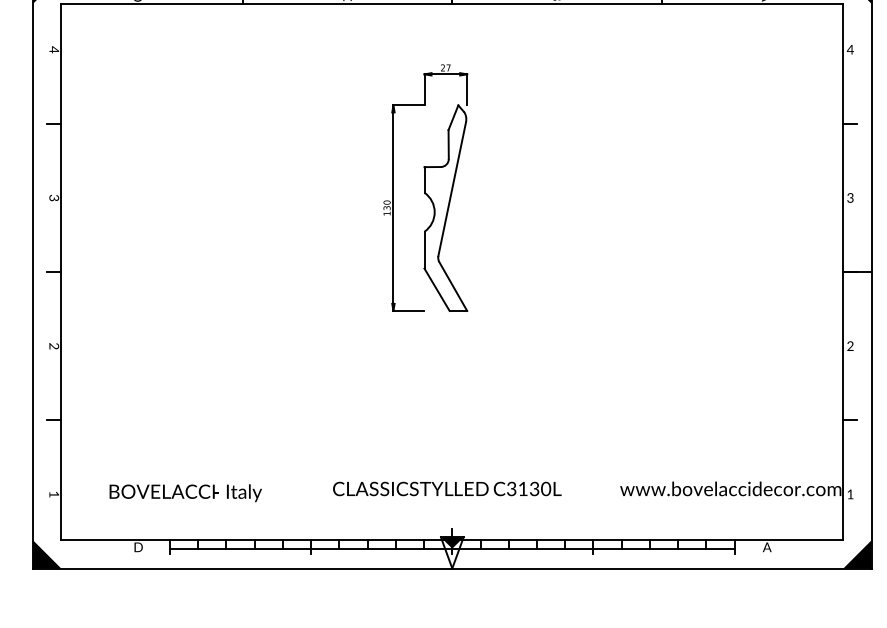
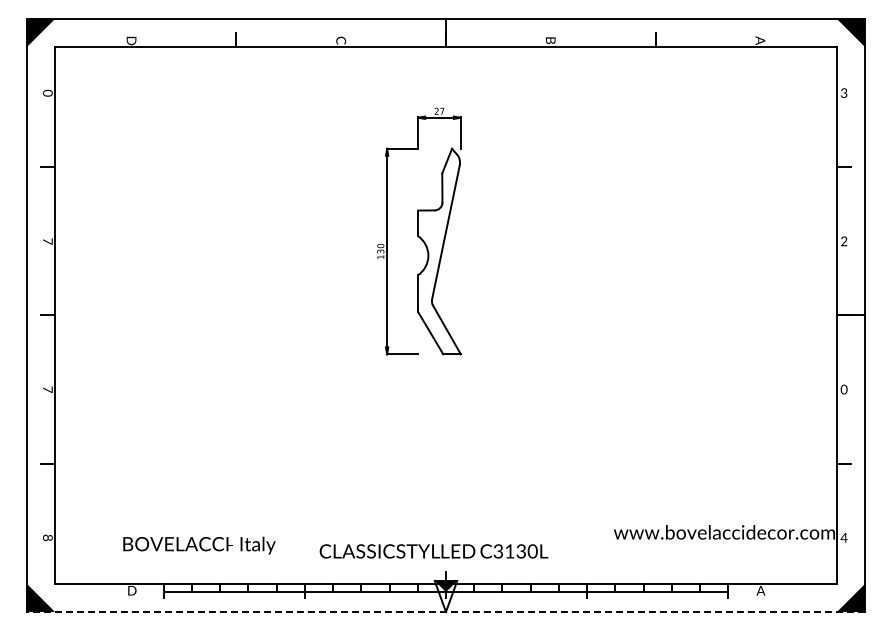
text: (53, 49) -> (47, 92), 4 -> 0
text: (849, 50) -> (843, 93), 4 -> 3
text: (53, 198) -> (47, 241), 3 -> 7
text: (850, 200) -> (844, 243), 3 -> 2
text: (53, 346) -> (47, 389), 2 -> 7
text: (849, 346) -> (843, 389), 2 -> 0
text: (446, 489) -> (433, 551), moved
text: (185, 493) -> (199, 545), moved
text: (53, 494) -> (47, 537), 1 -> 8
text: (849, 494) -> (843, 537), 1 -> 4
line: (451, 568) -> (445, 611), solid -> dashed

